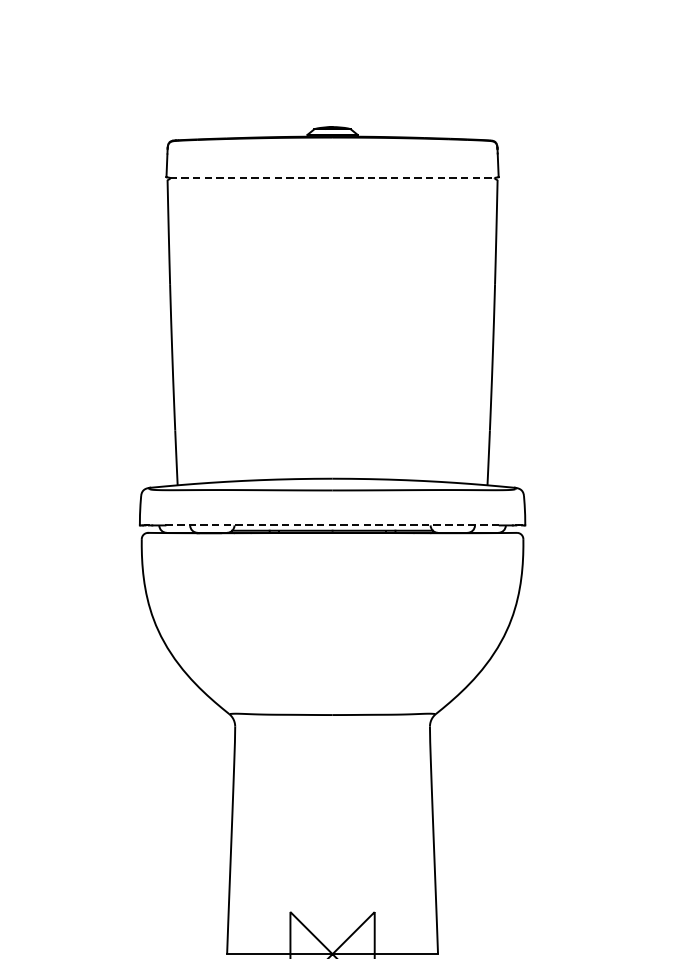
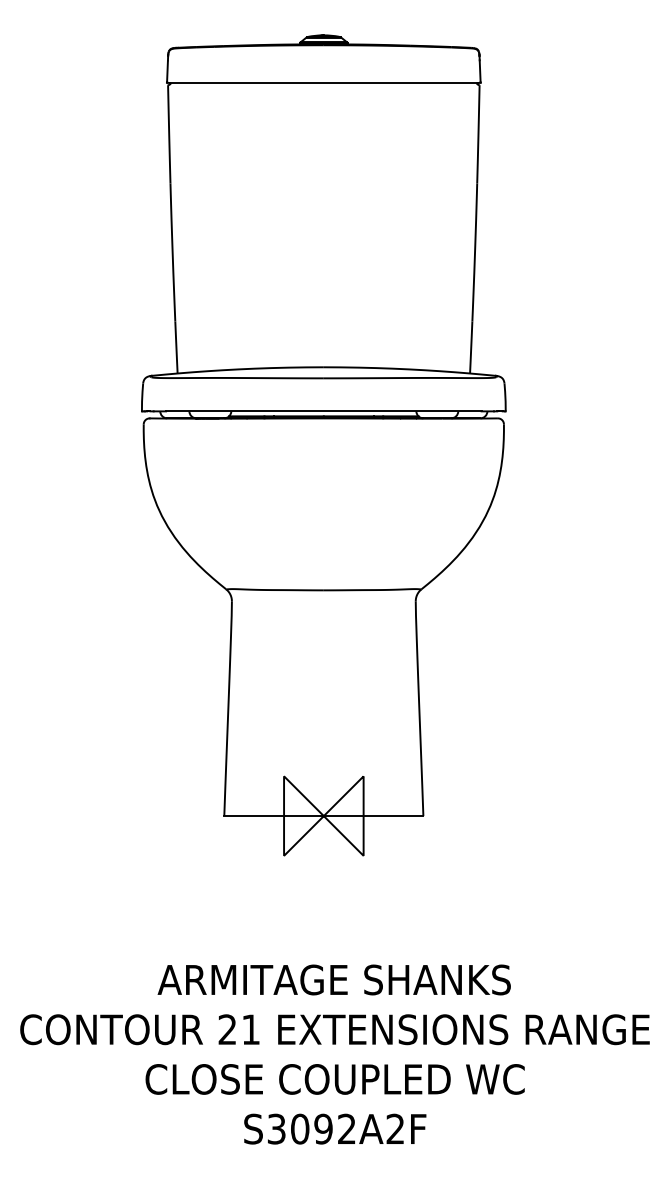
line: (332, 178) -> (323, 83), dashed -> solid
line: (332, 525) -> (323, 411), dashed -> solid

